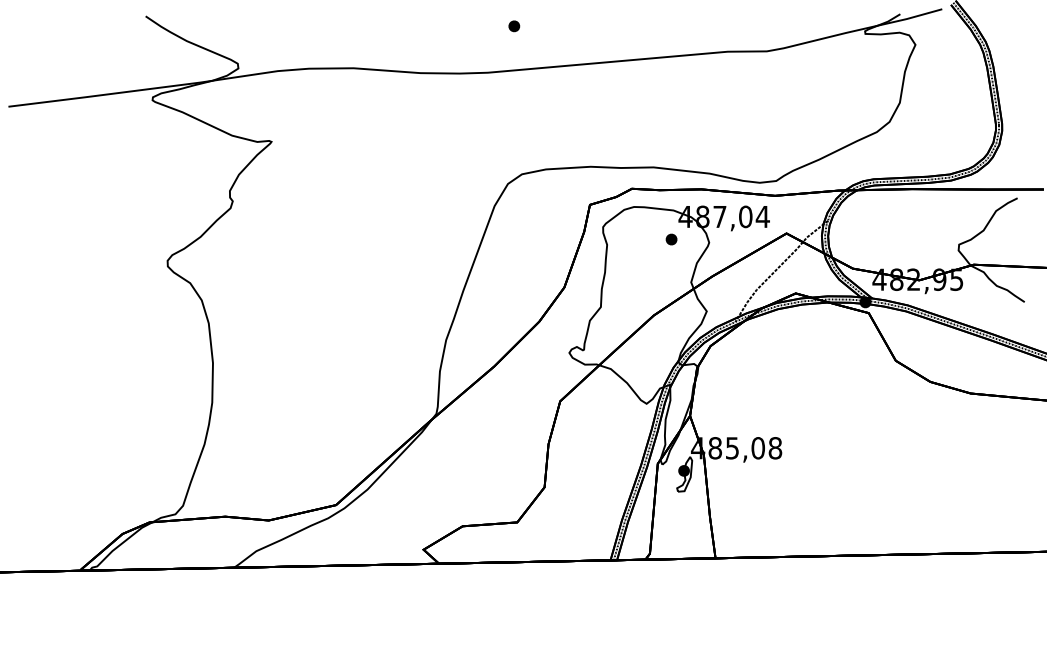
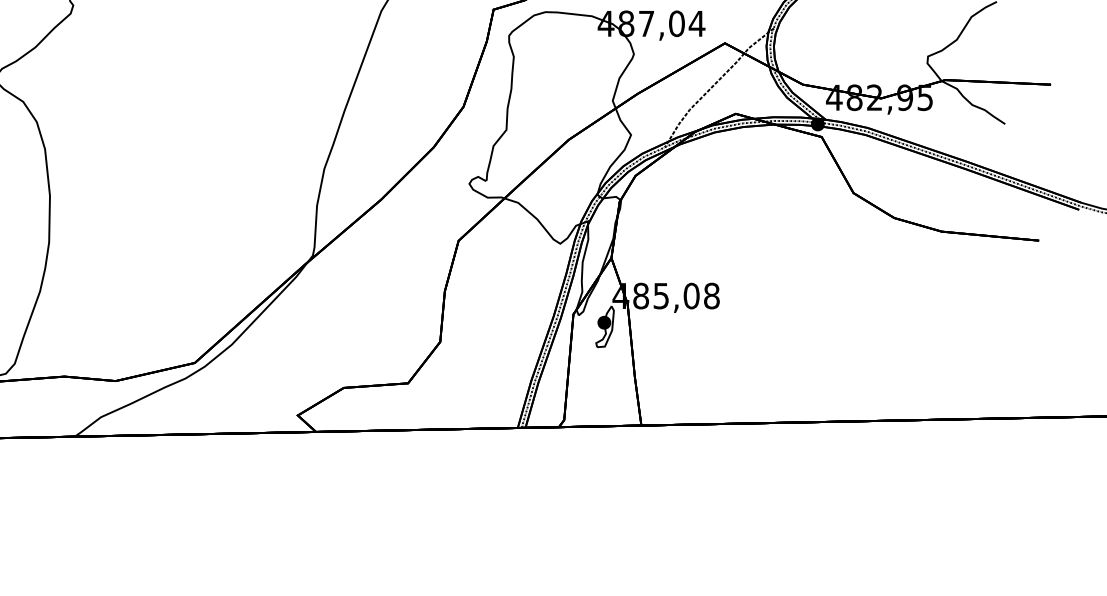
part: (671, 239) -> (589, 50), removed

